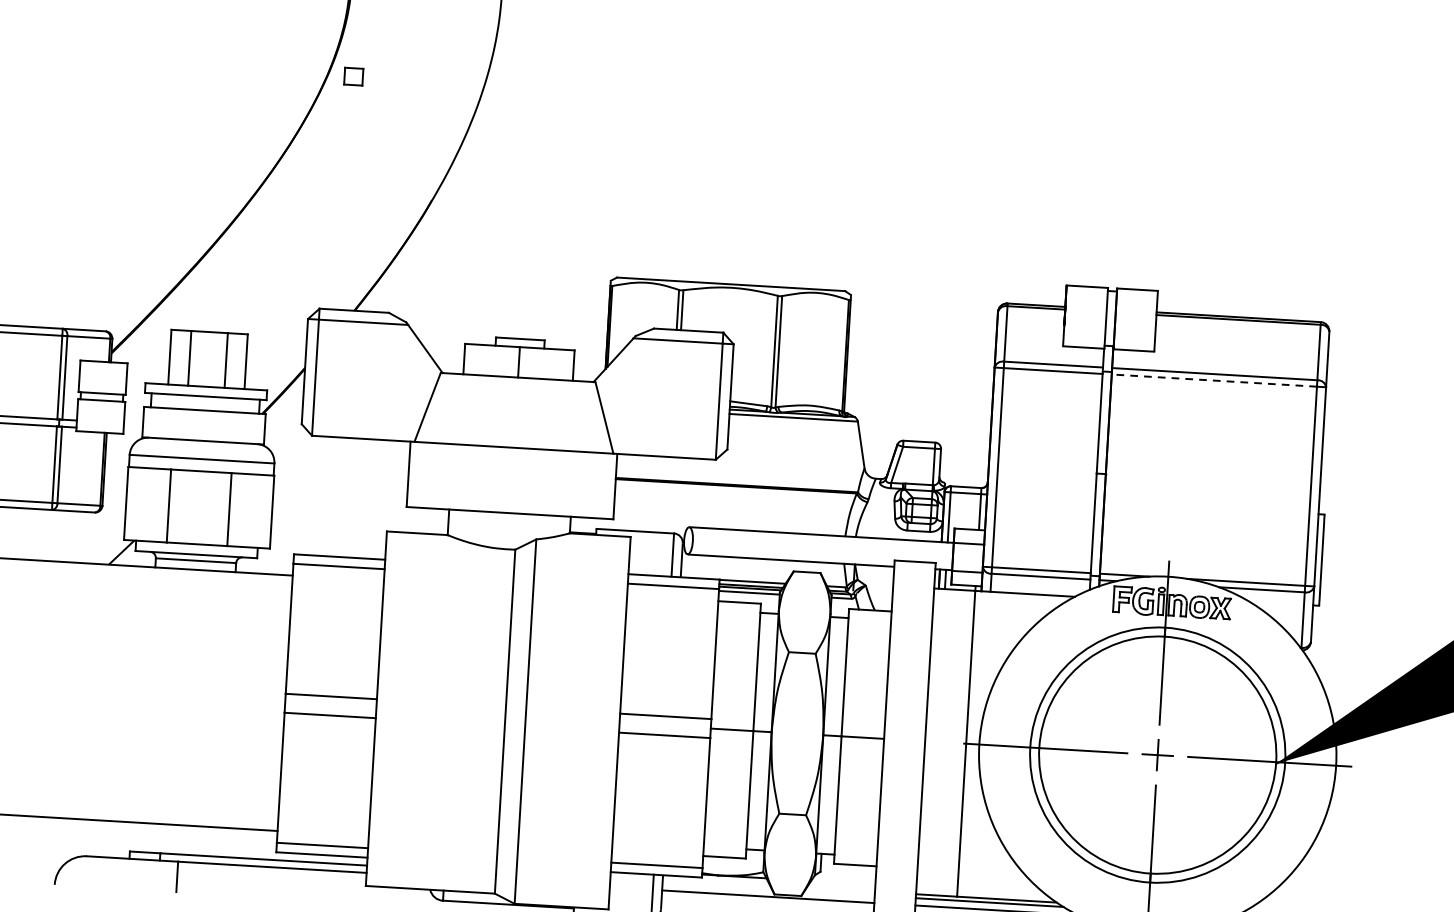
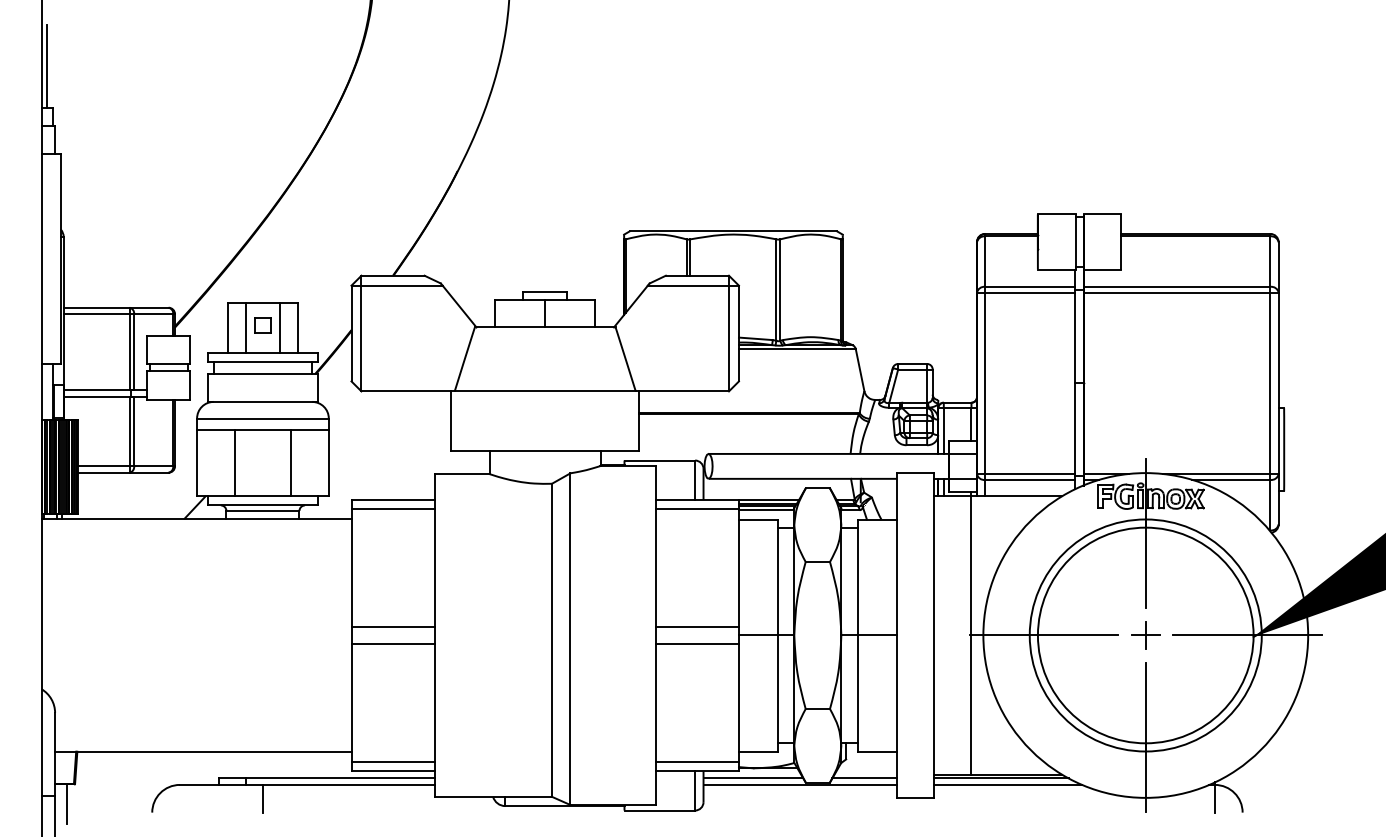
part: (353, 76) -> (262, 325), moved
line: (1213, 380) -> (1176, 292), dashed -> solid
line: (717, 886) -> (753, 778), added
line: (839, 893) -> (864, 778), added

